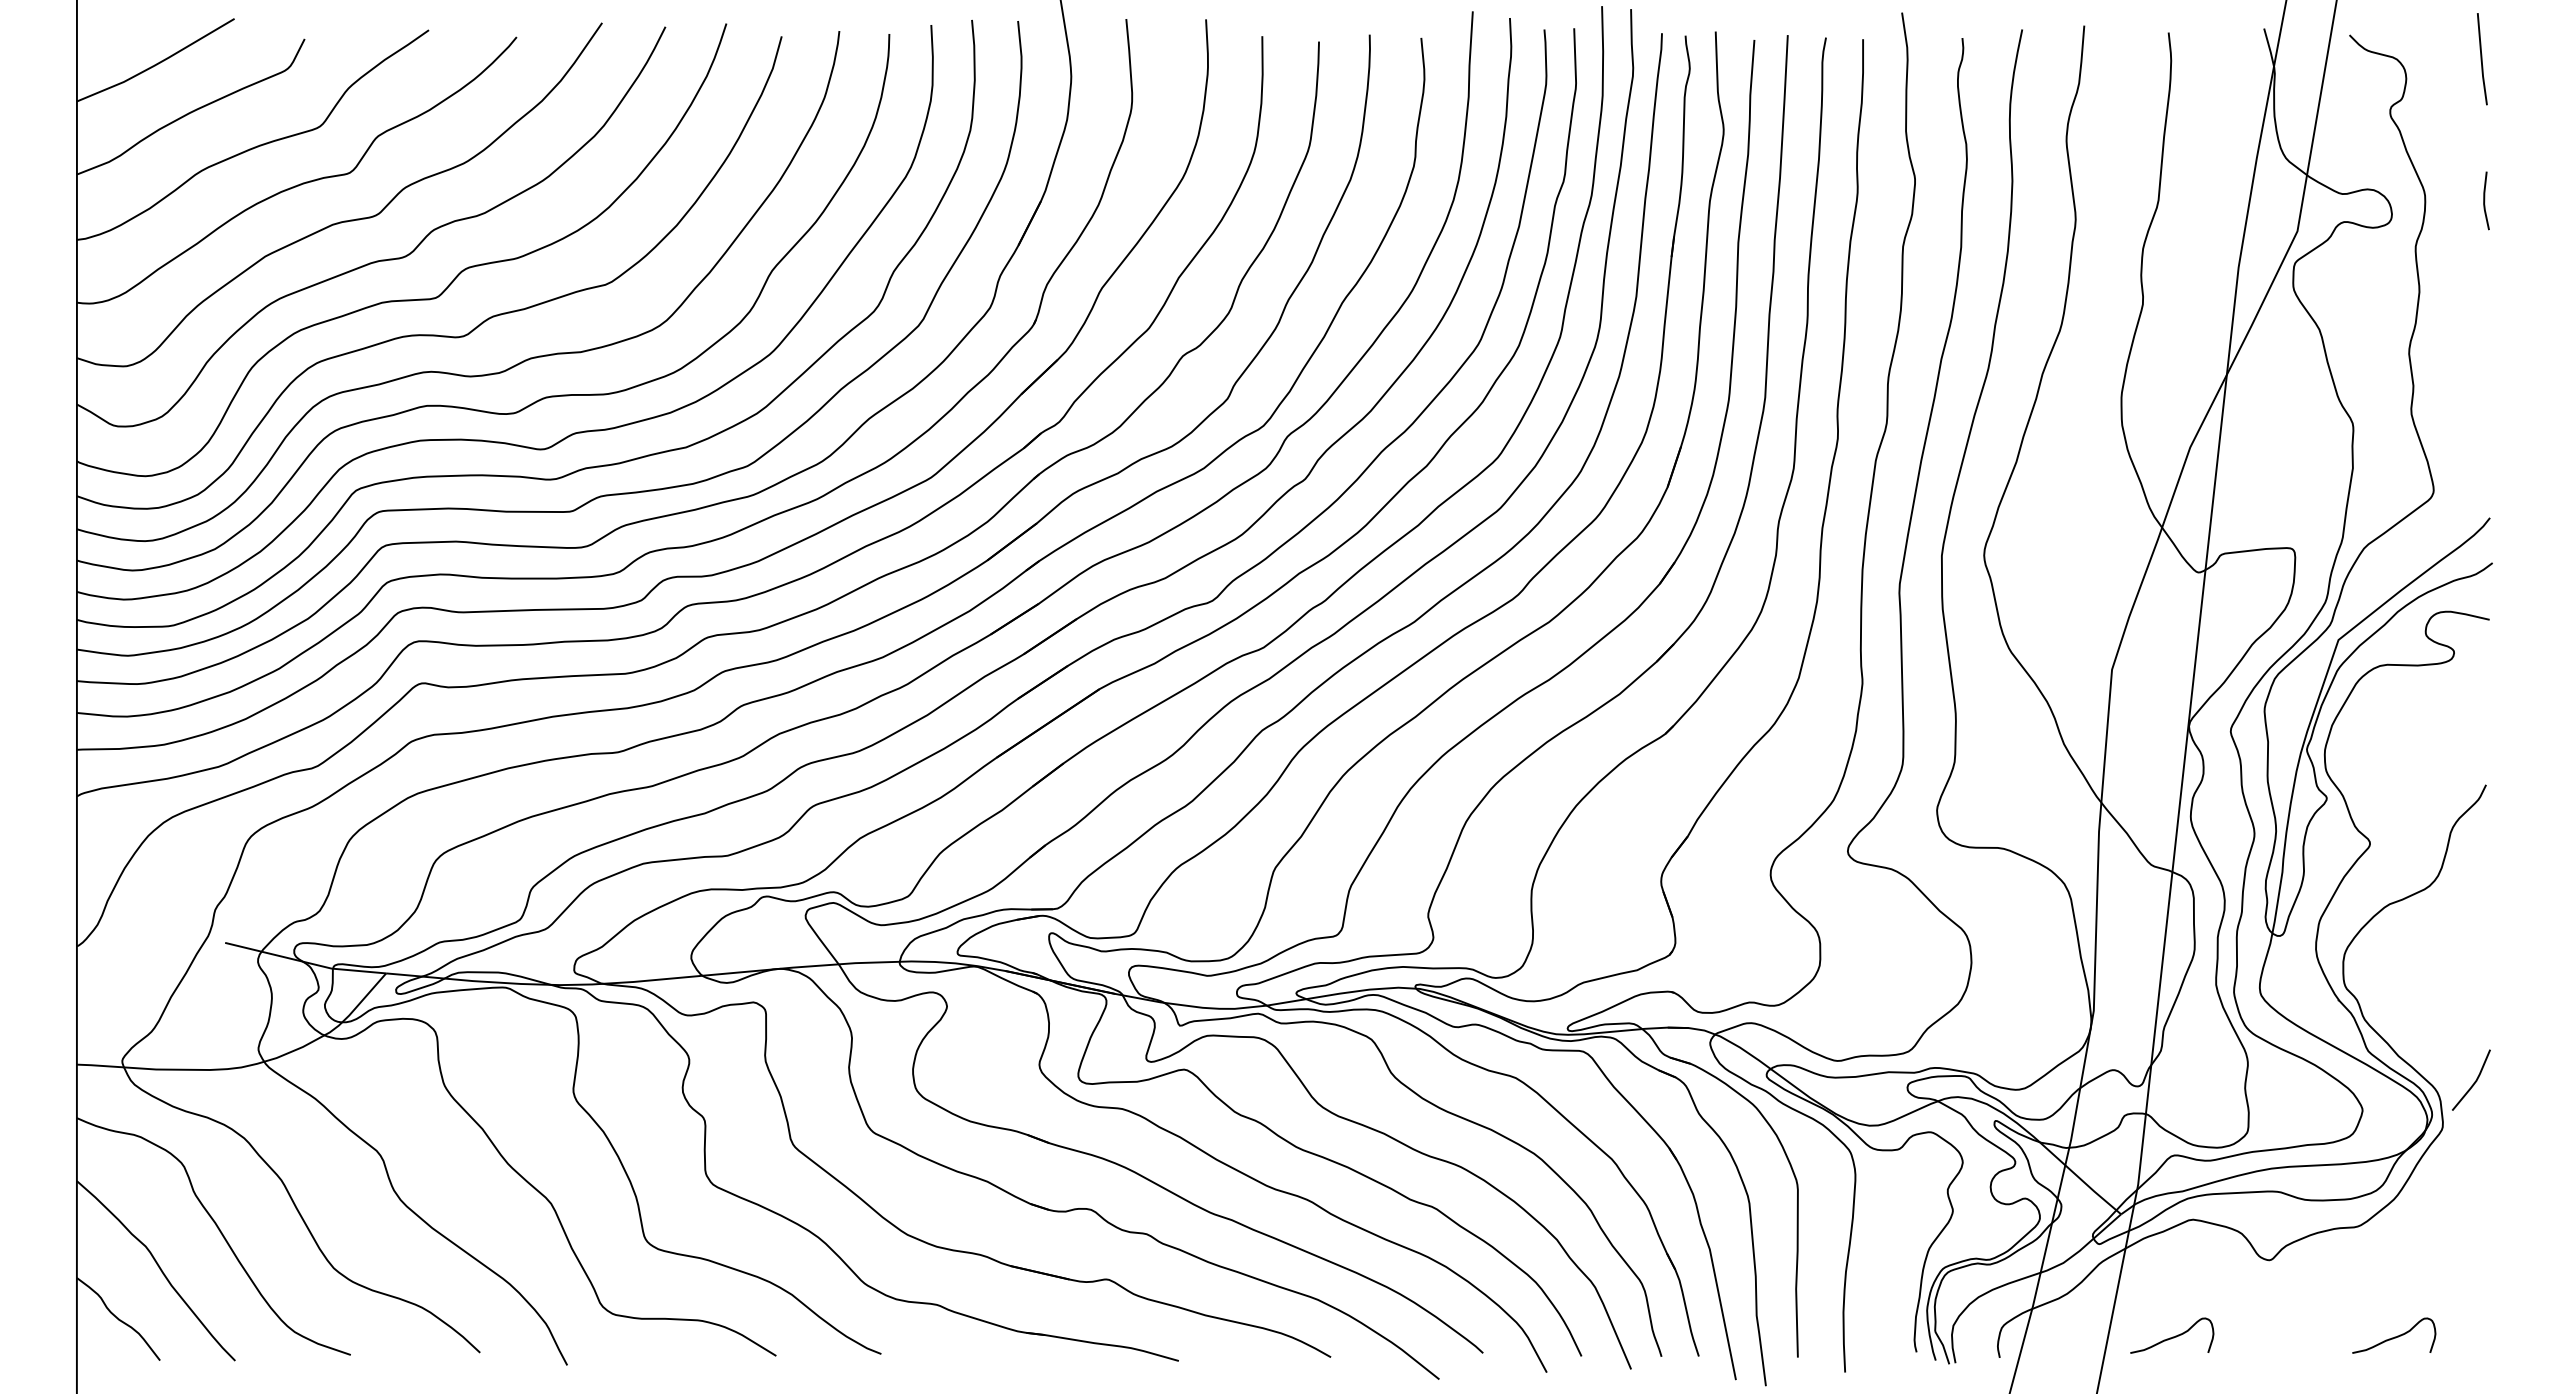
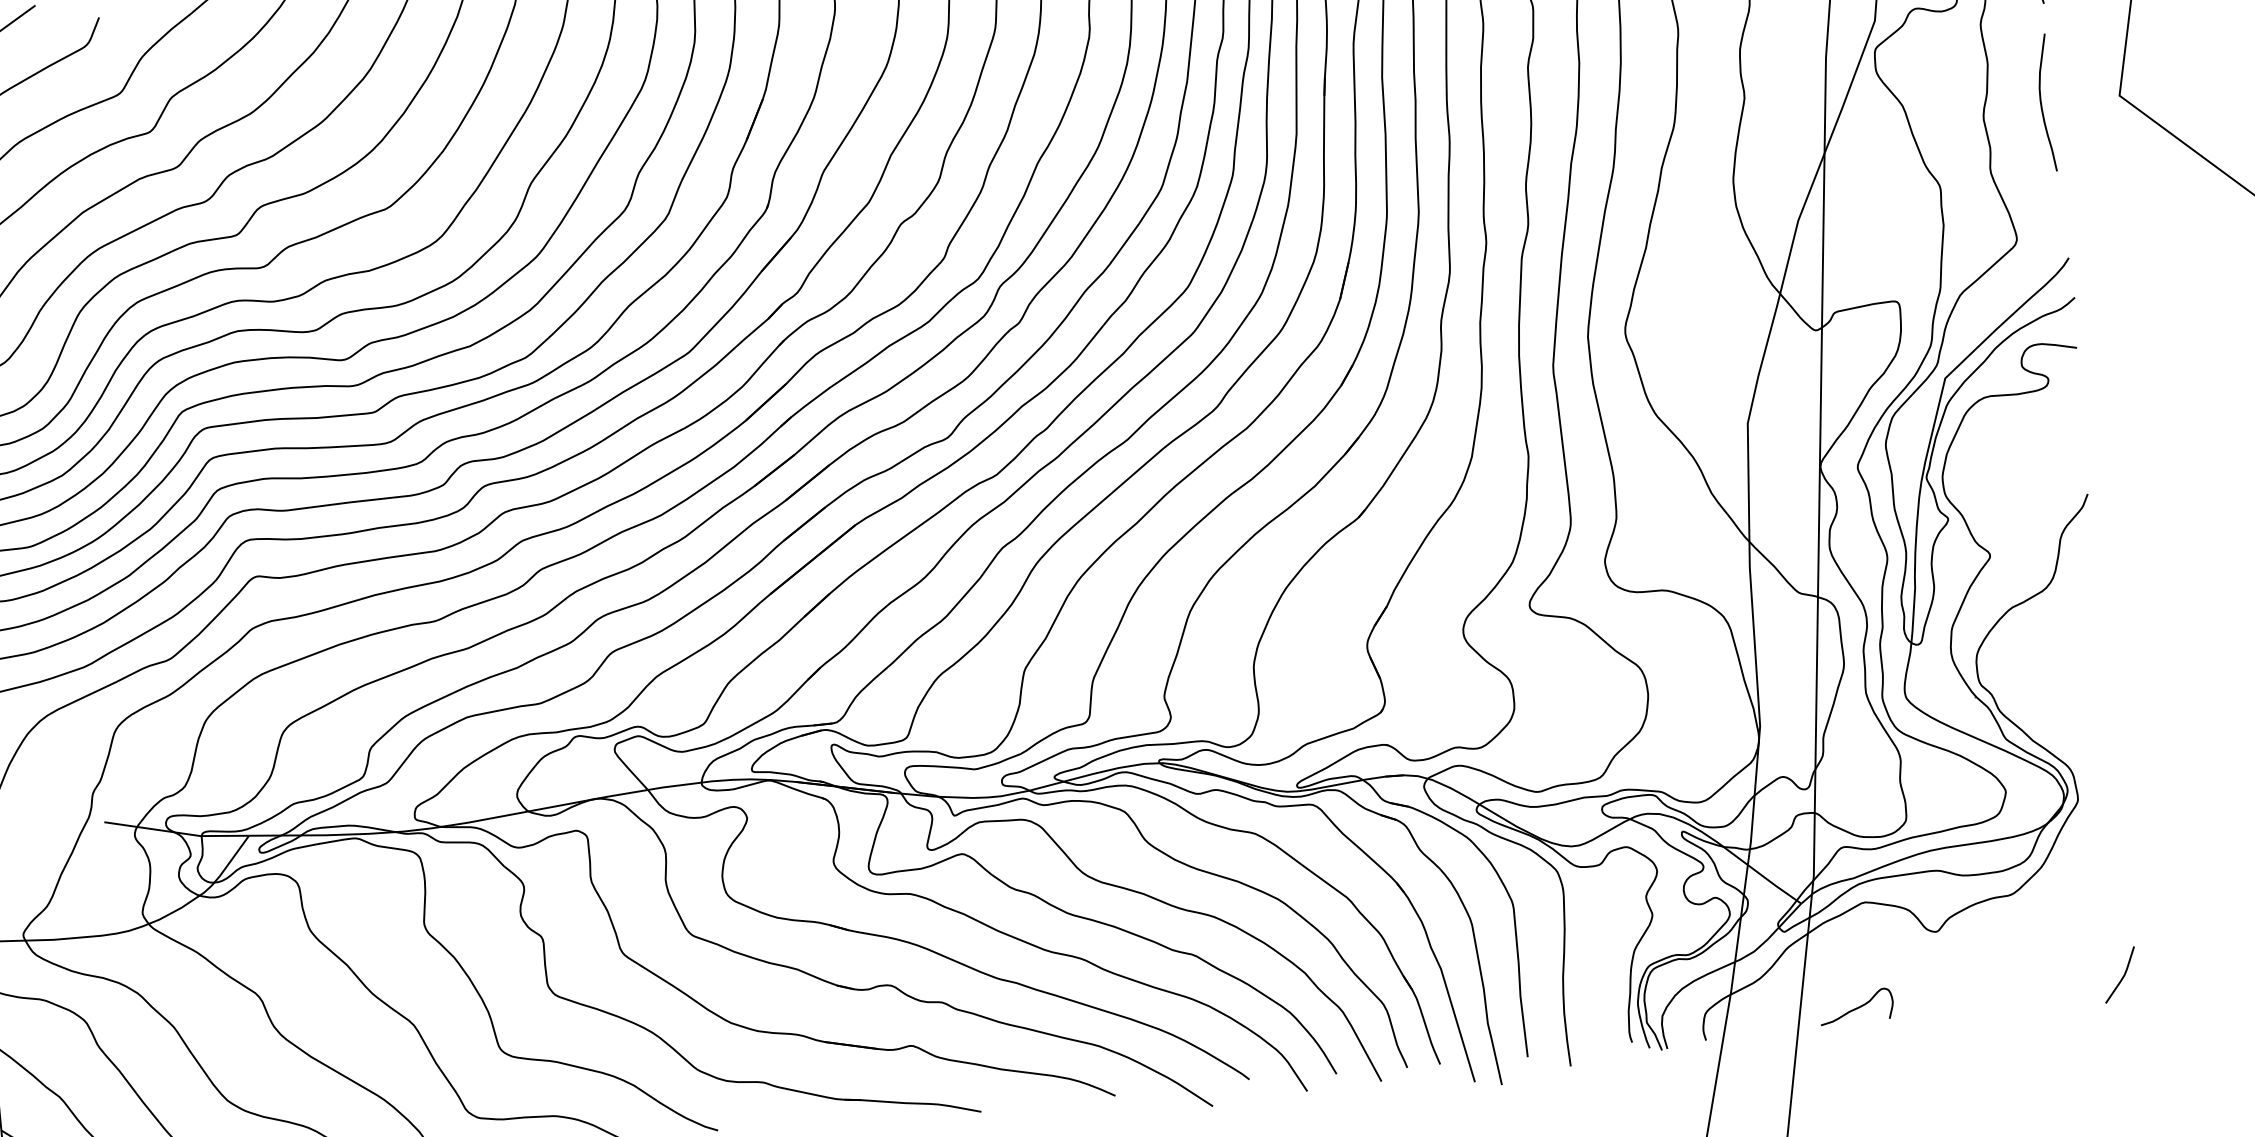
curve: (2476, 342) -> (2042, 104), added
line: (2474, 1081) -> (2122, 975), moved
curve: (2394, 1336) -> (2052, 988), removed

